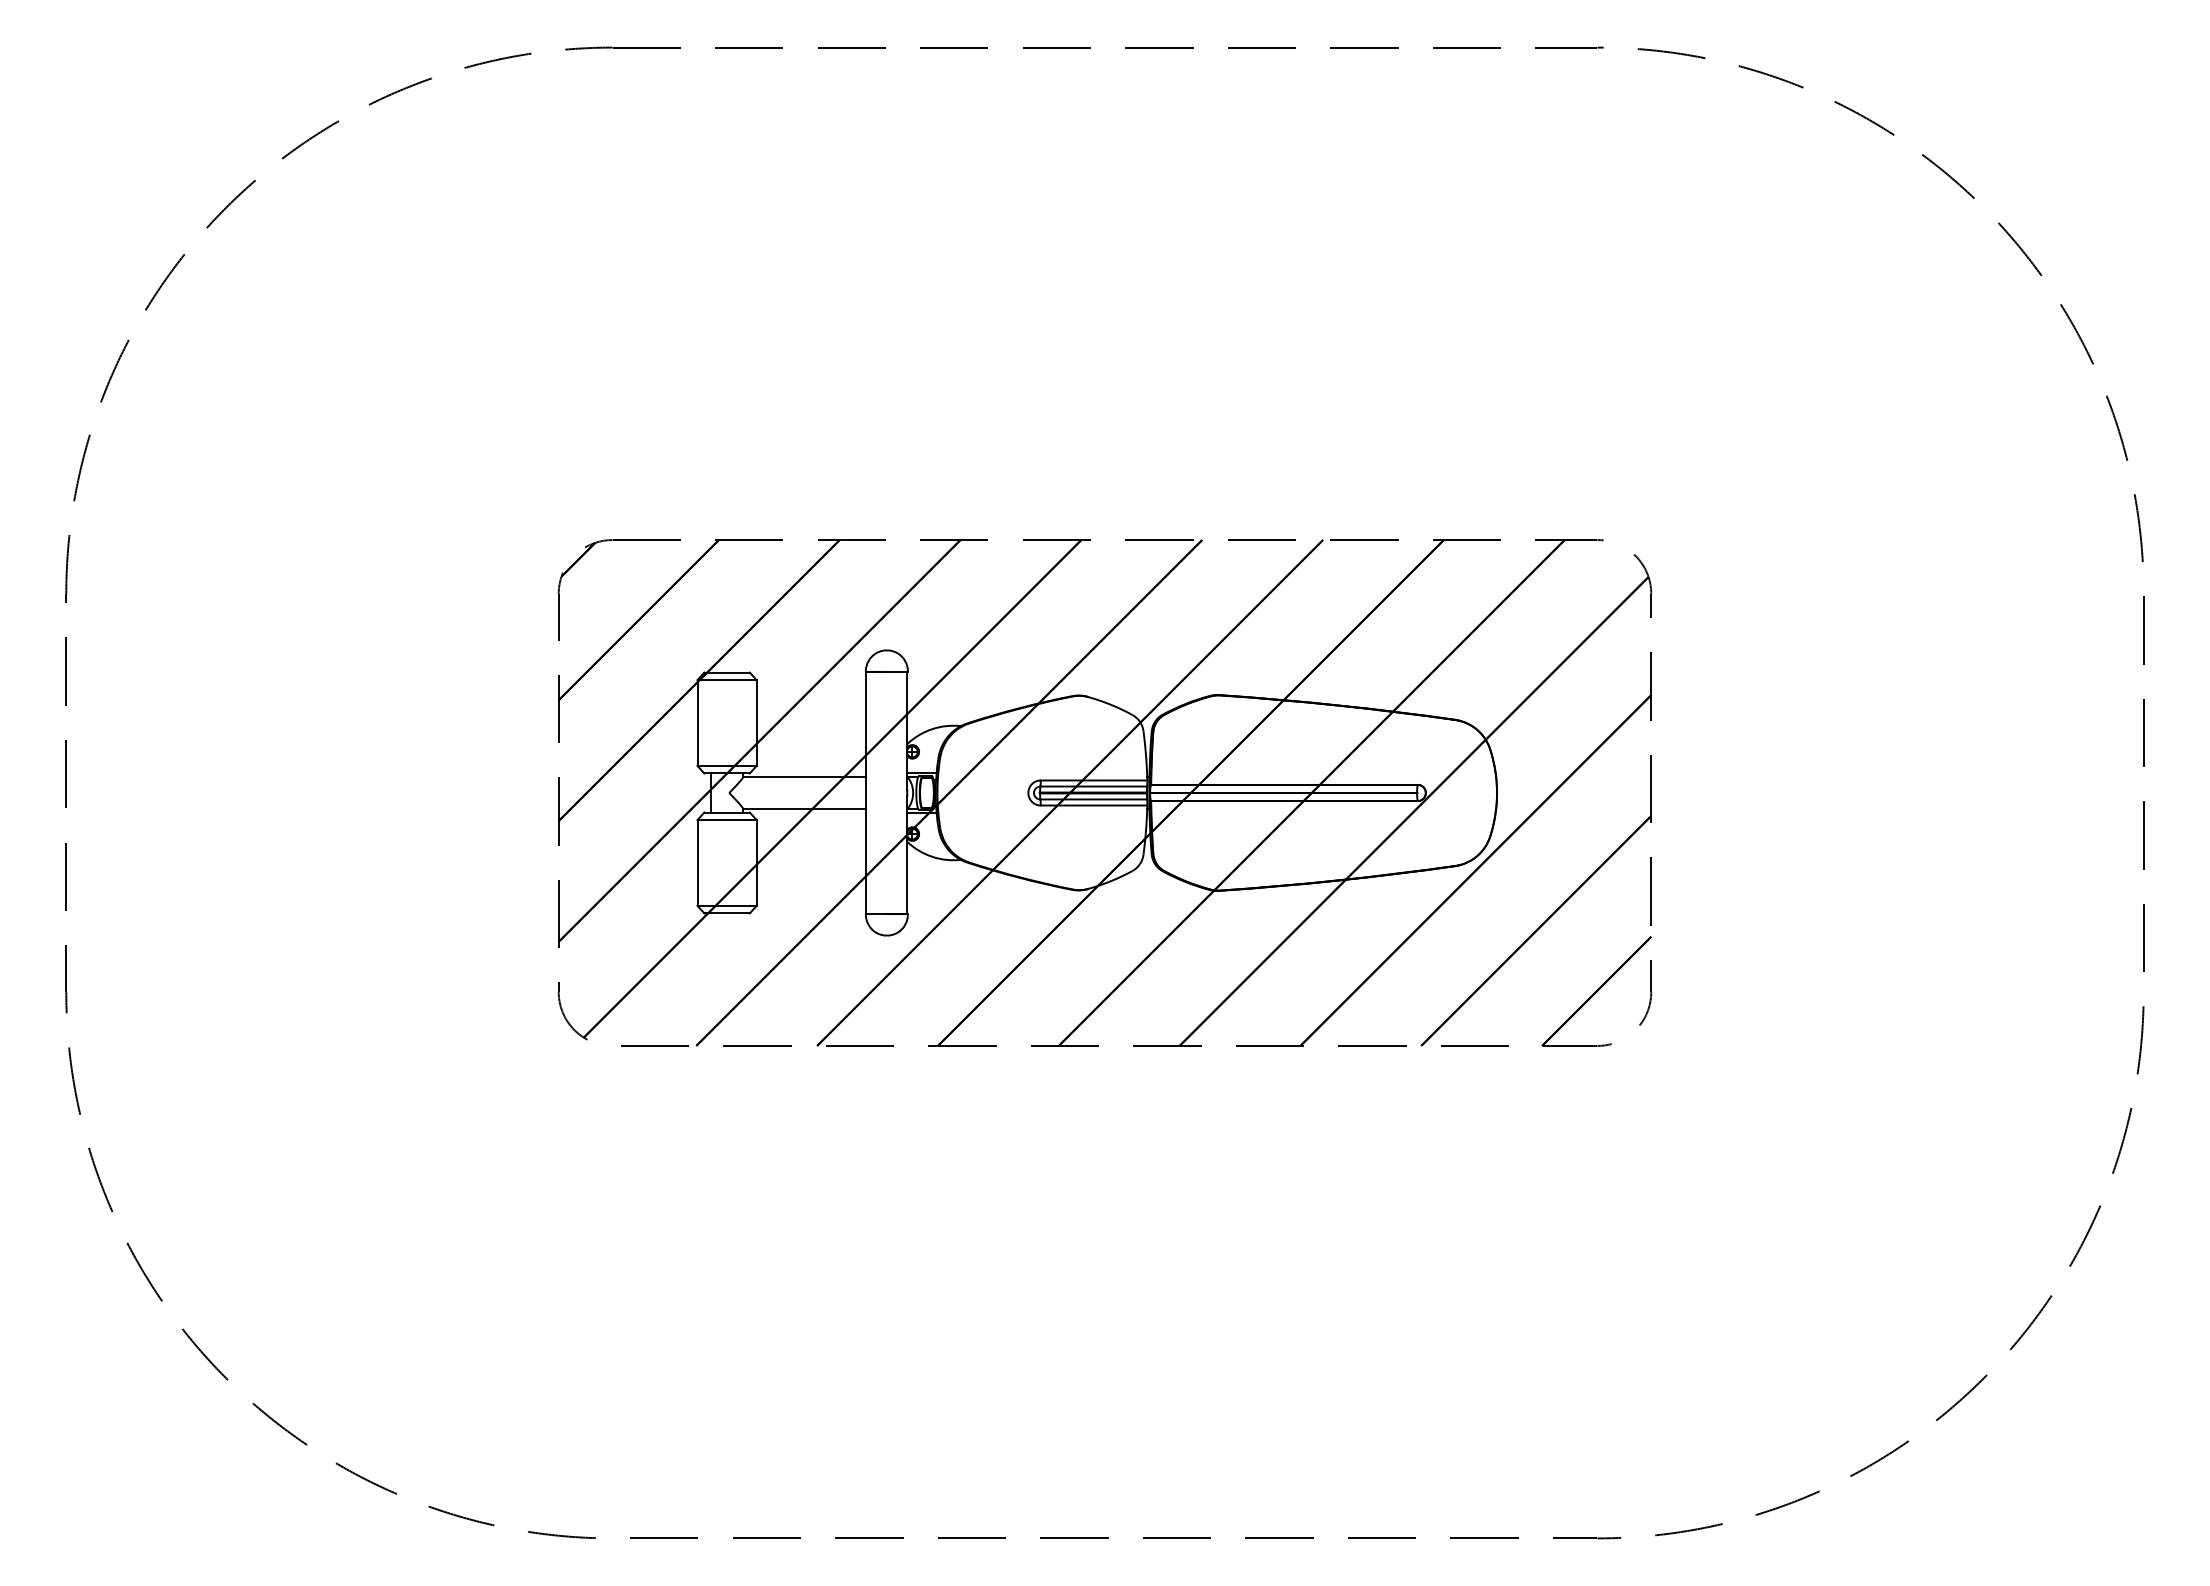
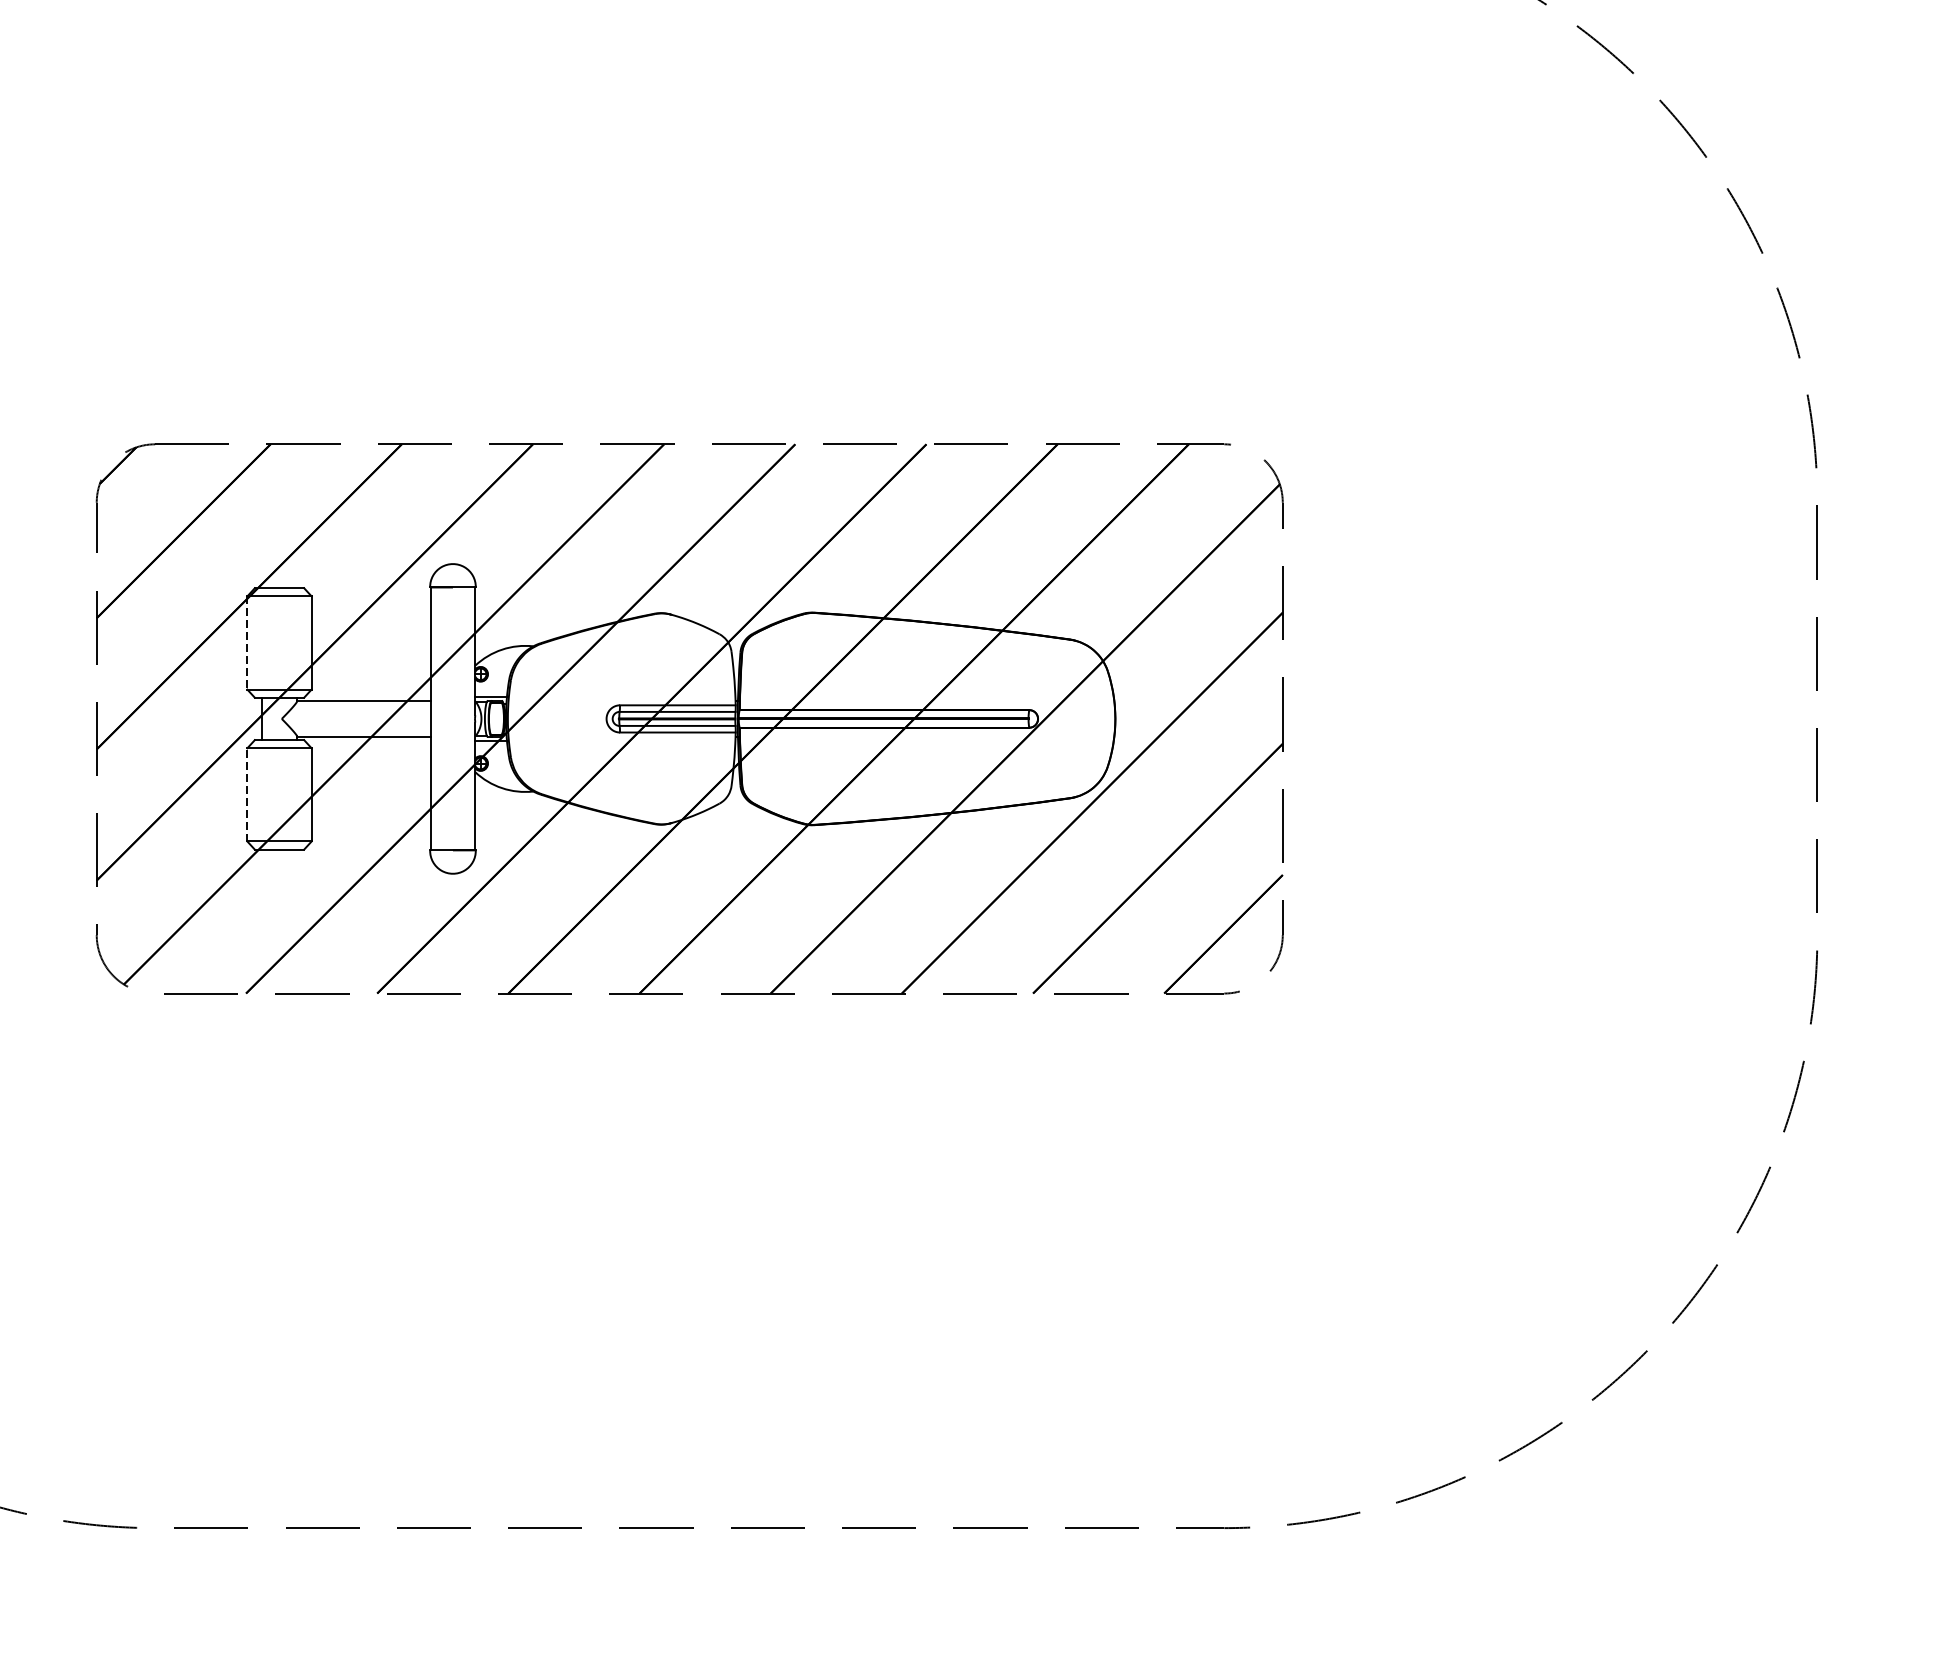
line: (697, 723) -> (247, 643), solid -> dashed
line: (697, 862) -> (247, 794), solid -> dashed

